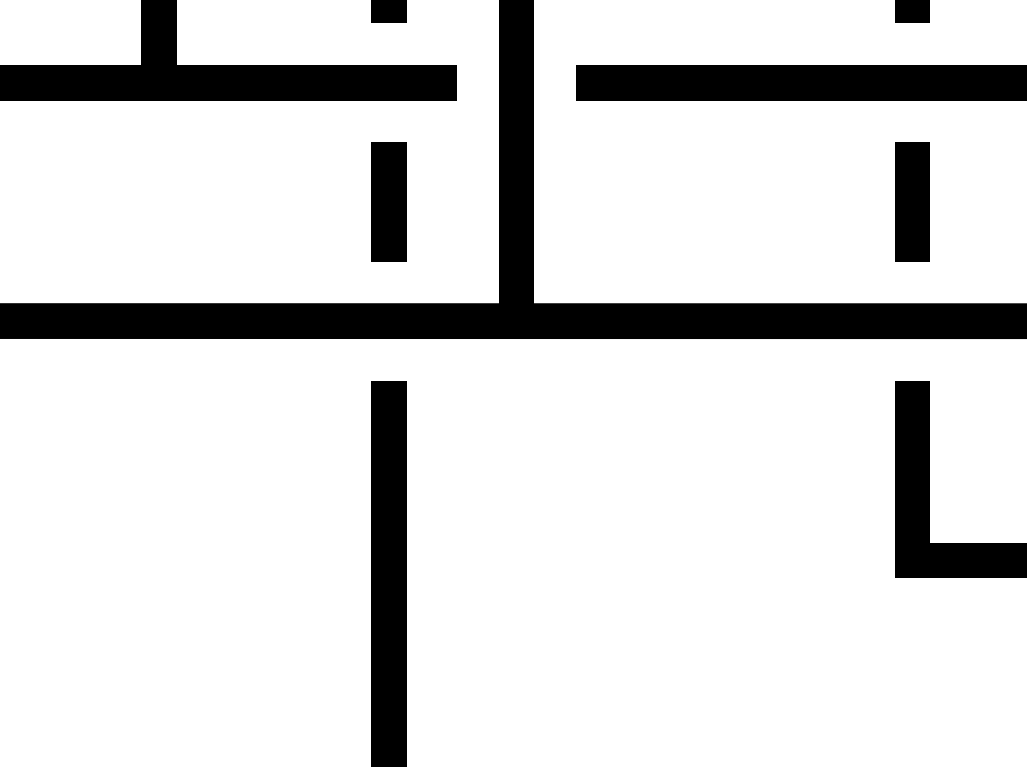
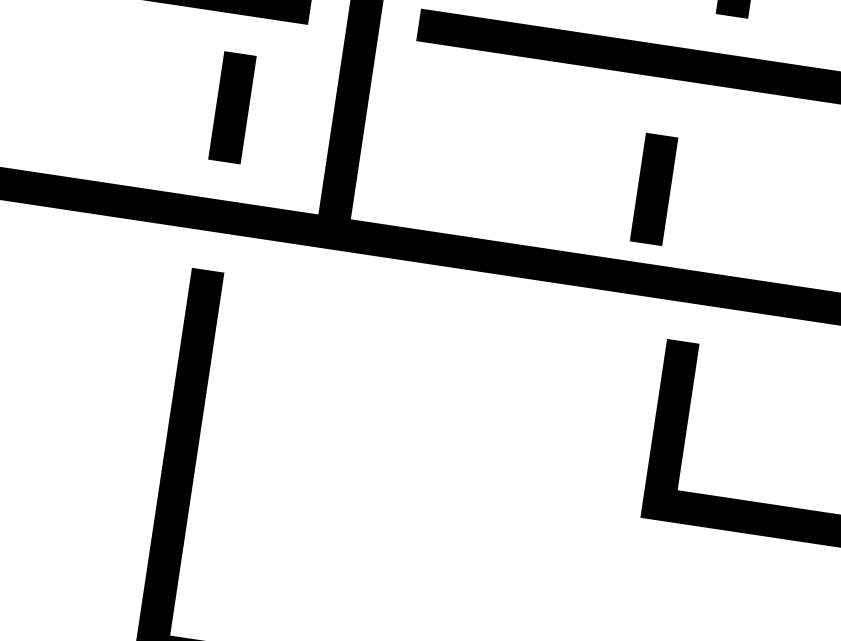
line: (912, 201) -> (654, 188), moved

